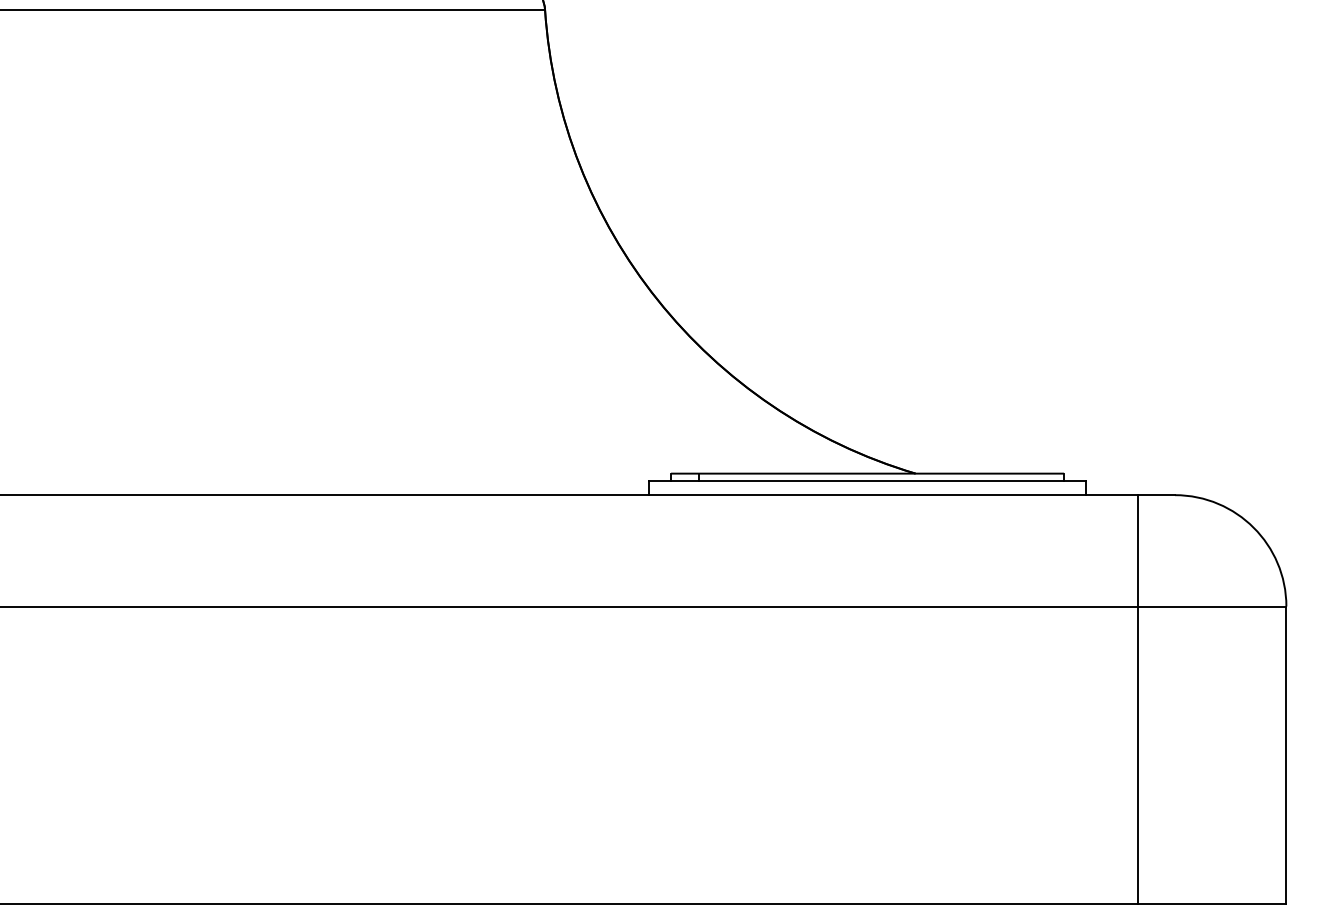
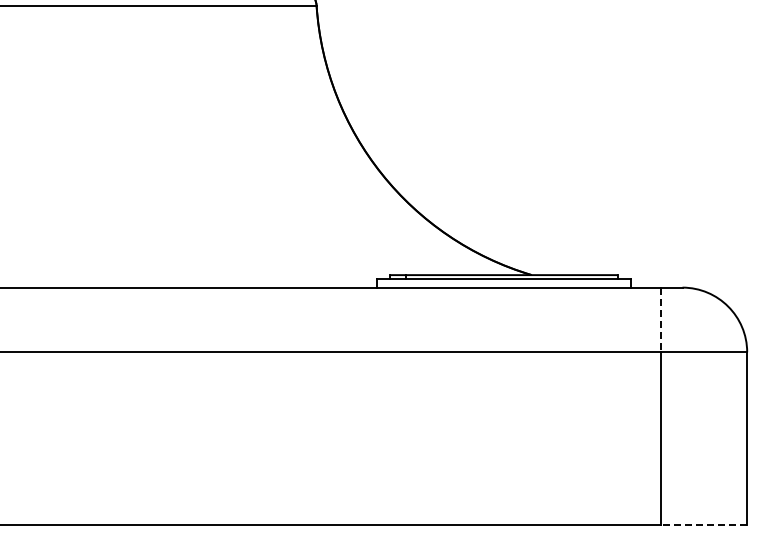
line: (1137, 551) -> (660, 320), solid -> dashed
line: (1211, 902) -> (703, 524), solid -> dashed

